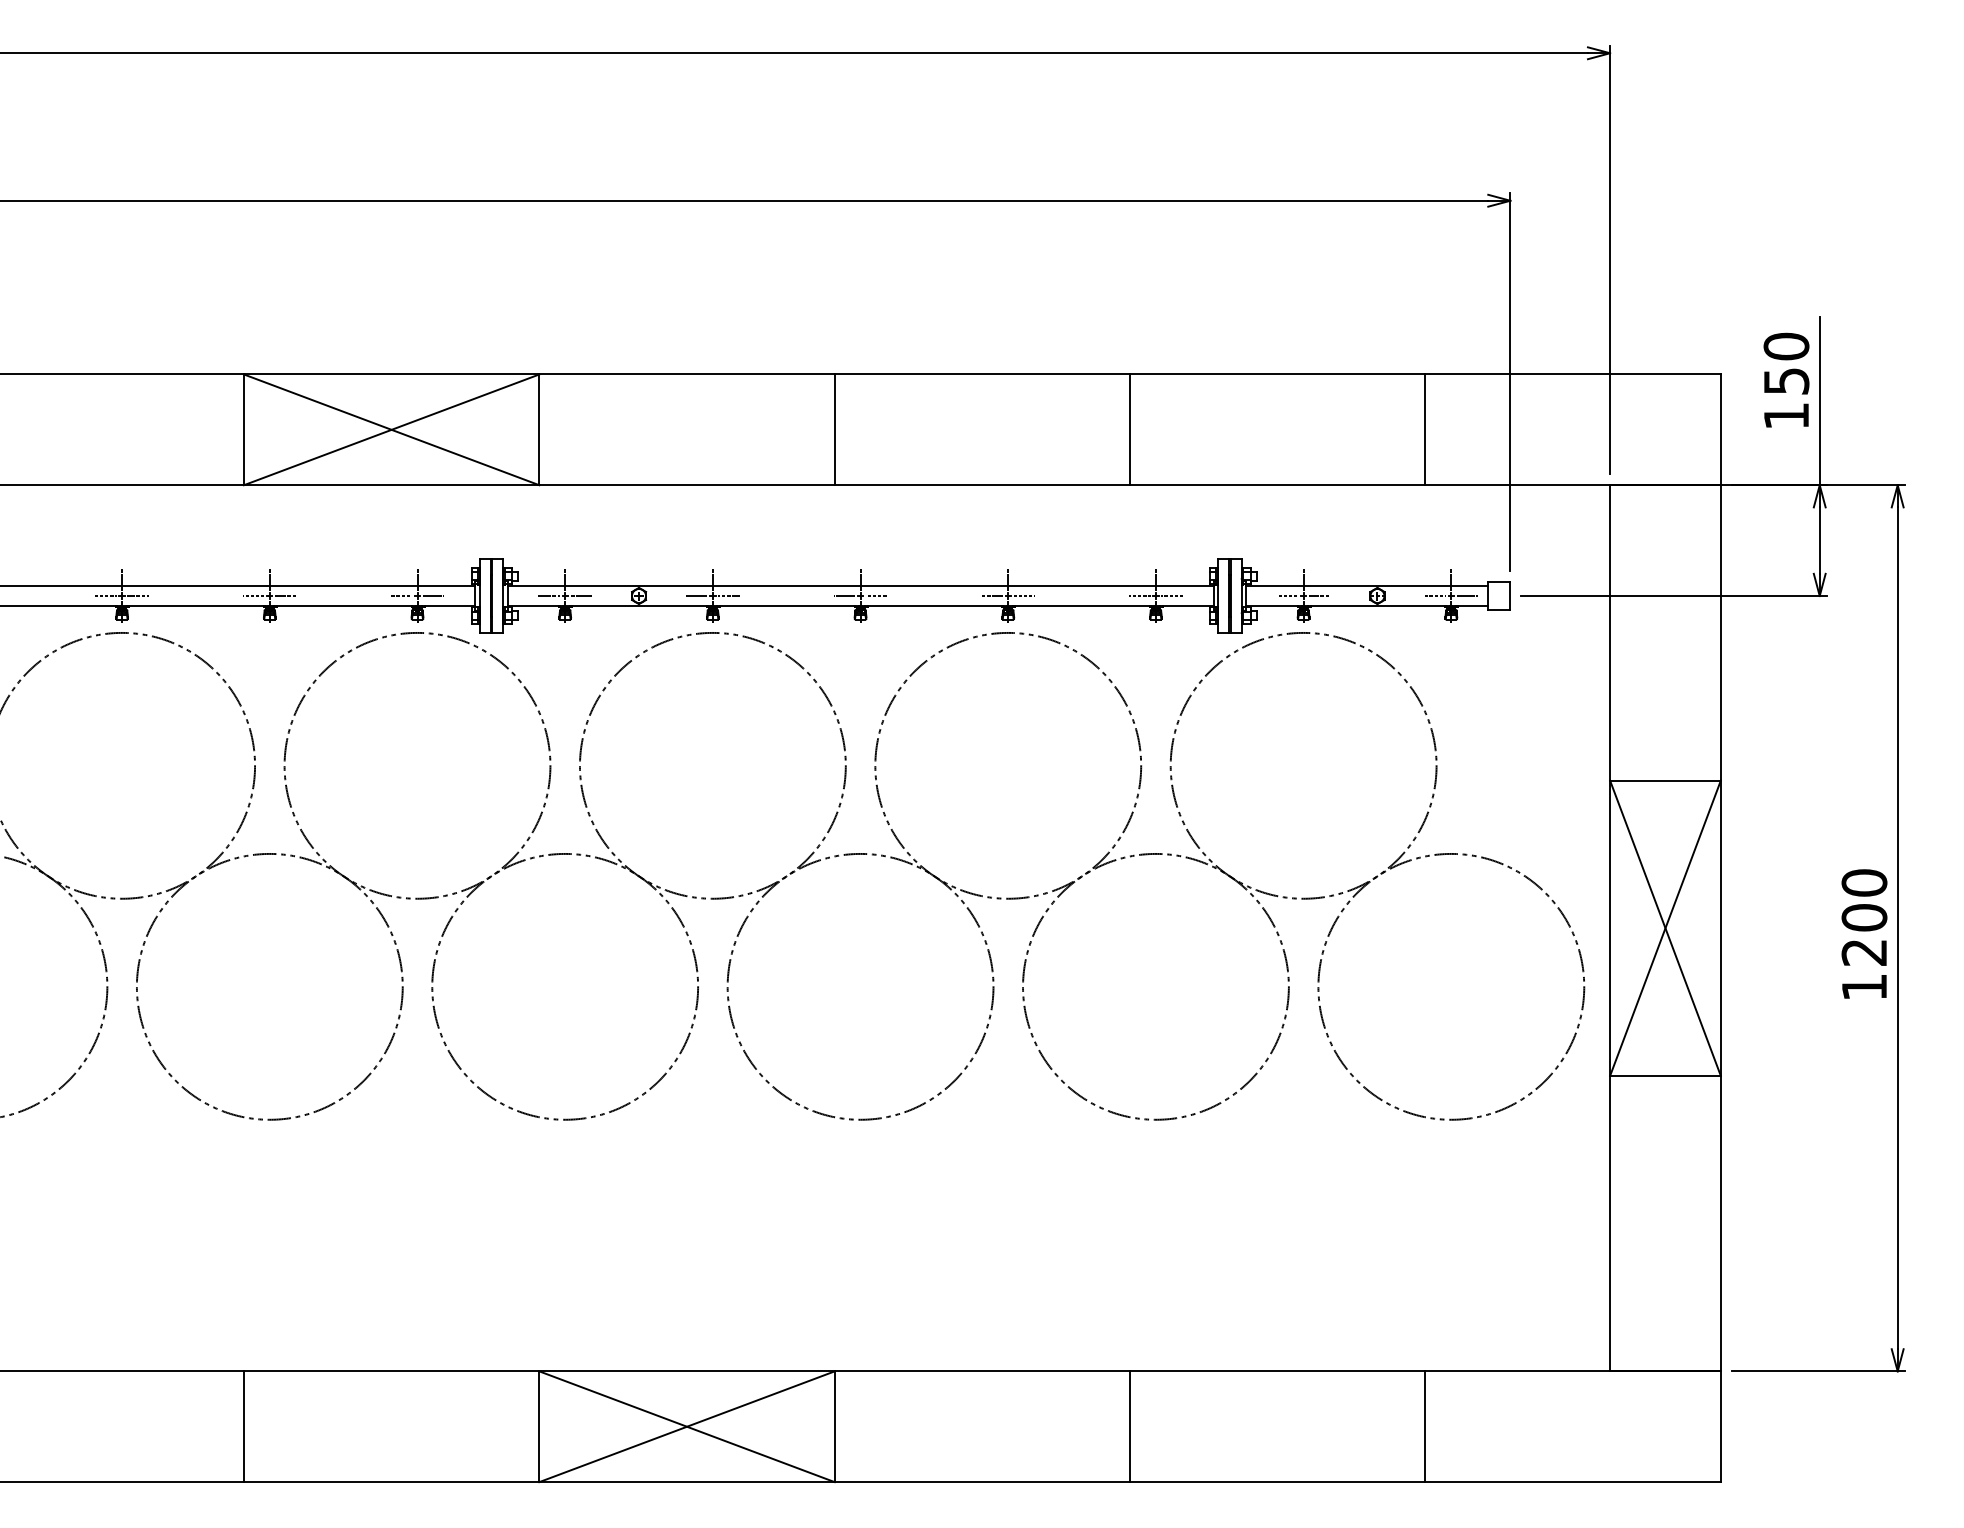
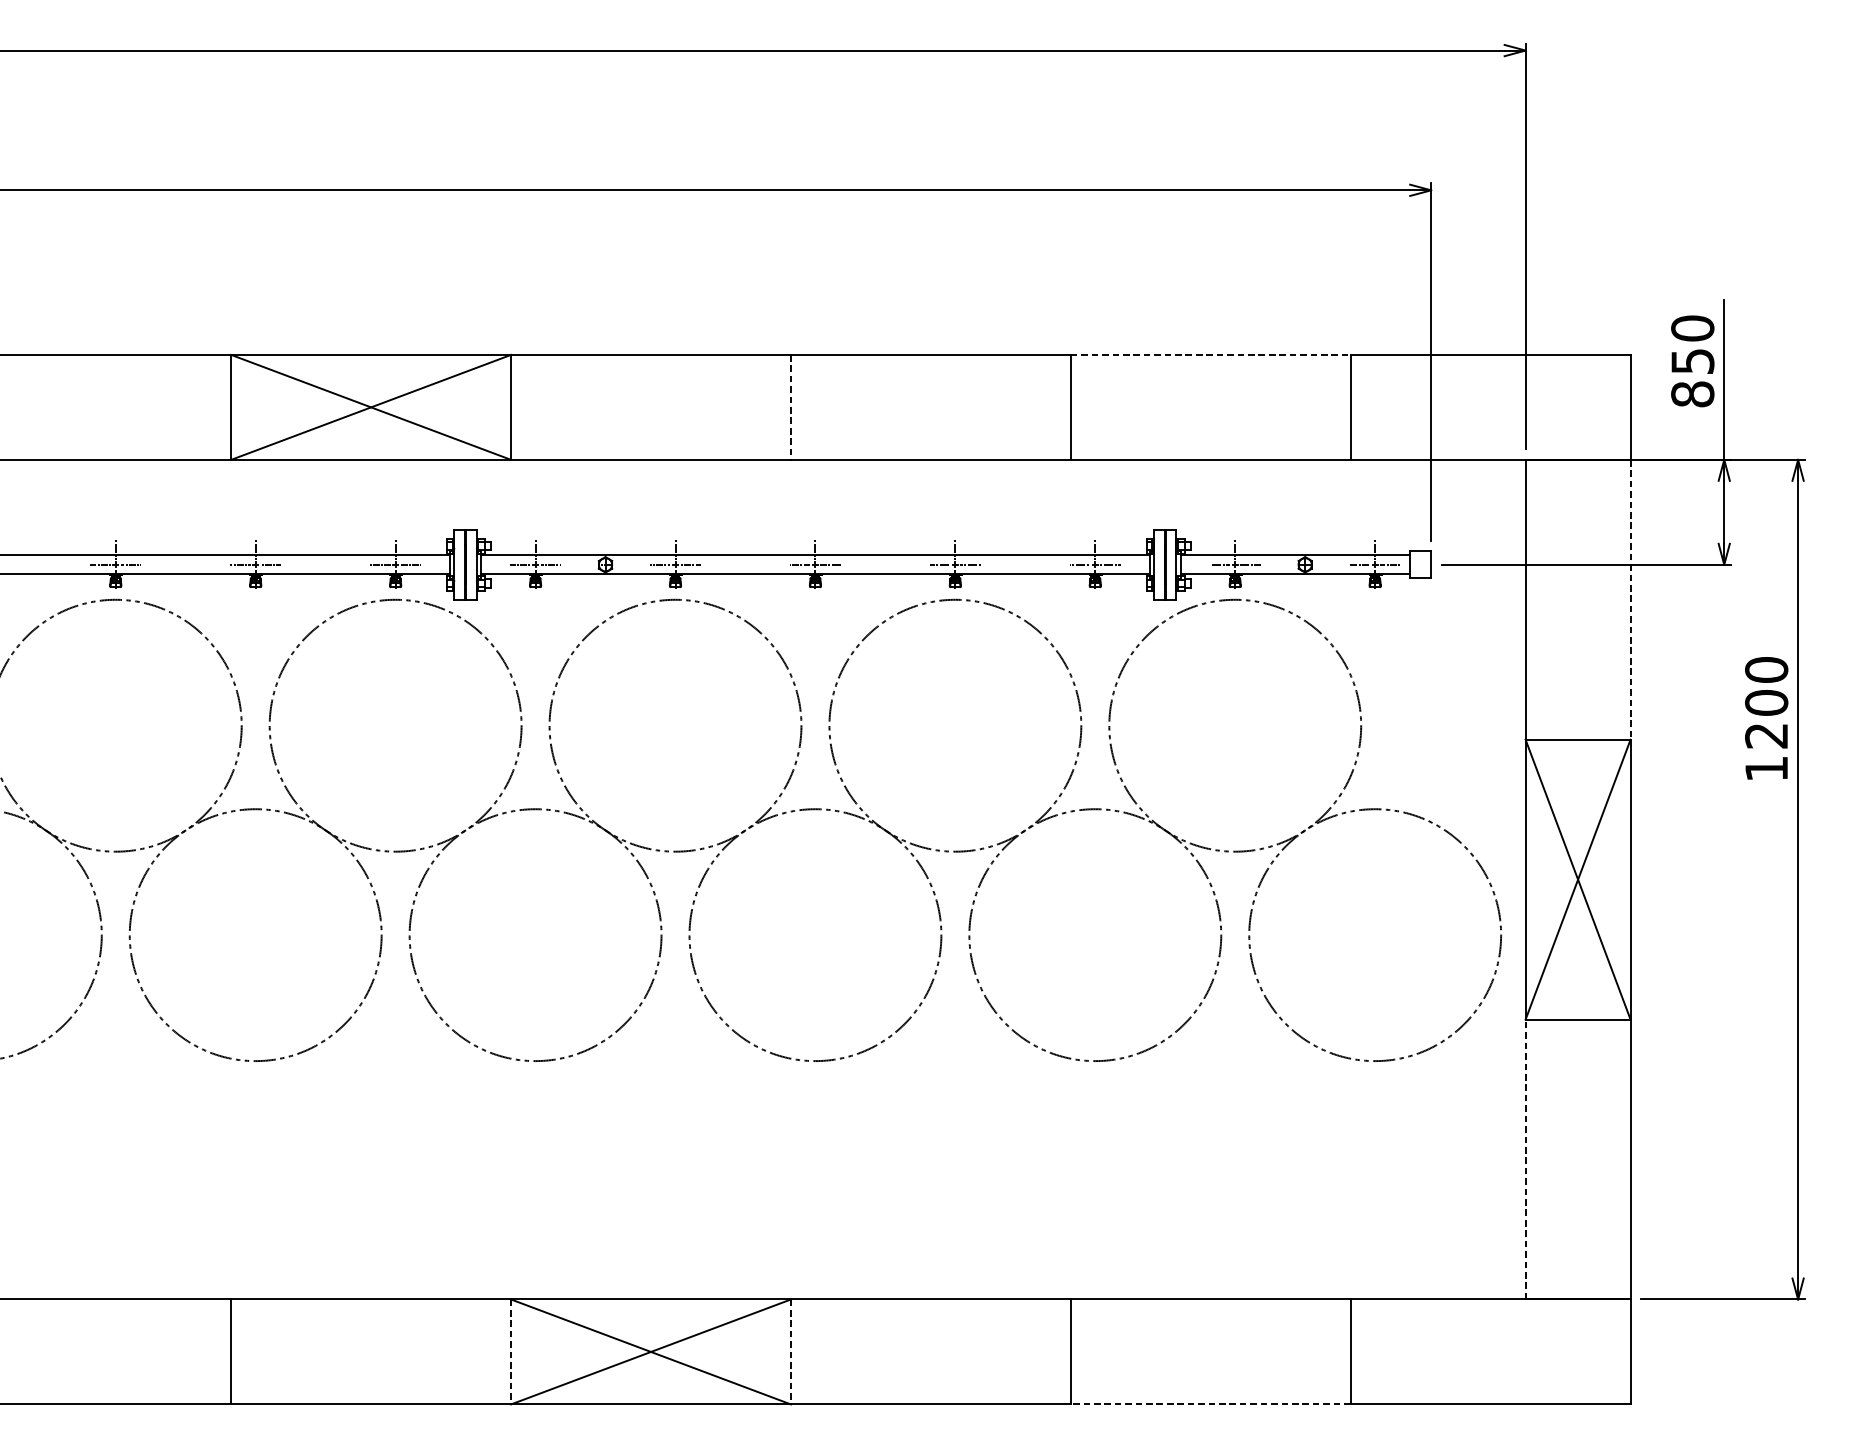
line: (1277, 374) -> (1210, 354), solid -> dashed
text: (1786, 415) -> (1692, 393), 150 -> 850
line: (834, 430) -> (790, 408), solid -> dashed
line: (1720, 632) -> (1630, 599), solid -> dashed
text: (1864, 933) -> (1766, 717), moved
line: (1610, 1223) -> (1526, 1159), solid -> dashed
line: (539, 1427) -> (511, 1352), solid -> dashed
line: (834, 1427) -> (790, 1352), solid -> dashed
line: (1277, 1482) -> (1210, 1404), solid -> dashed

